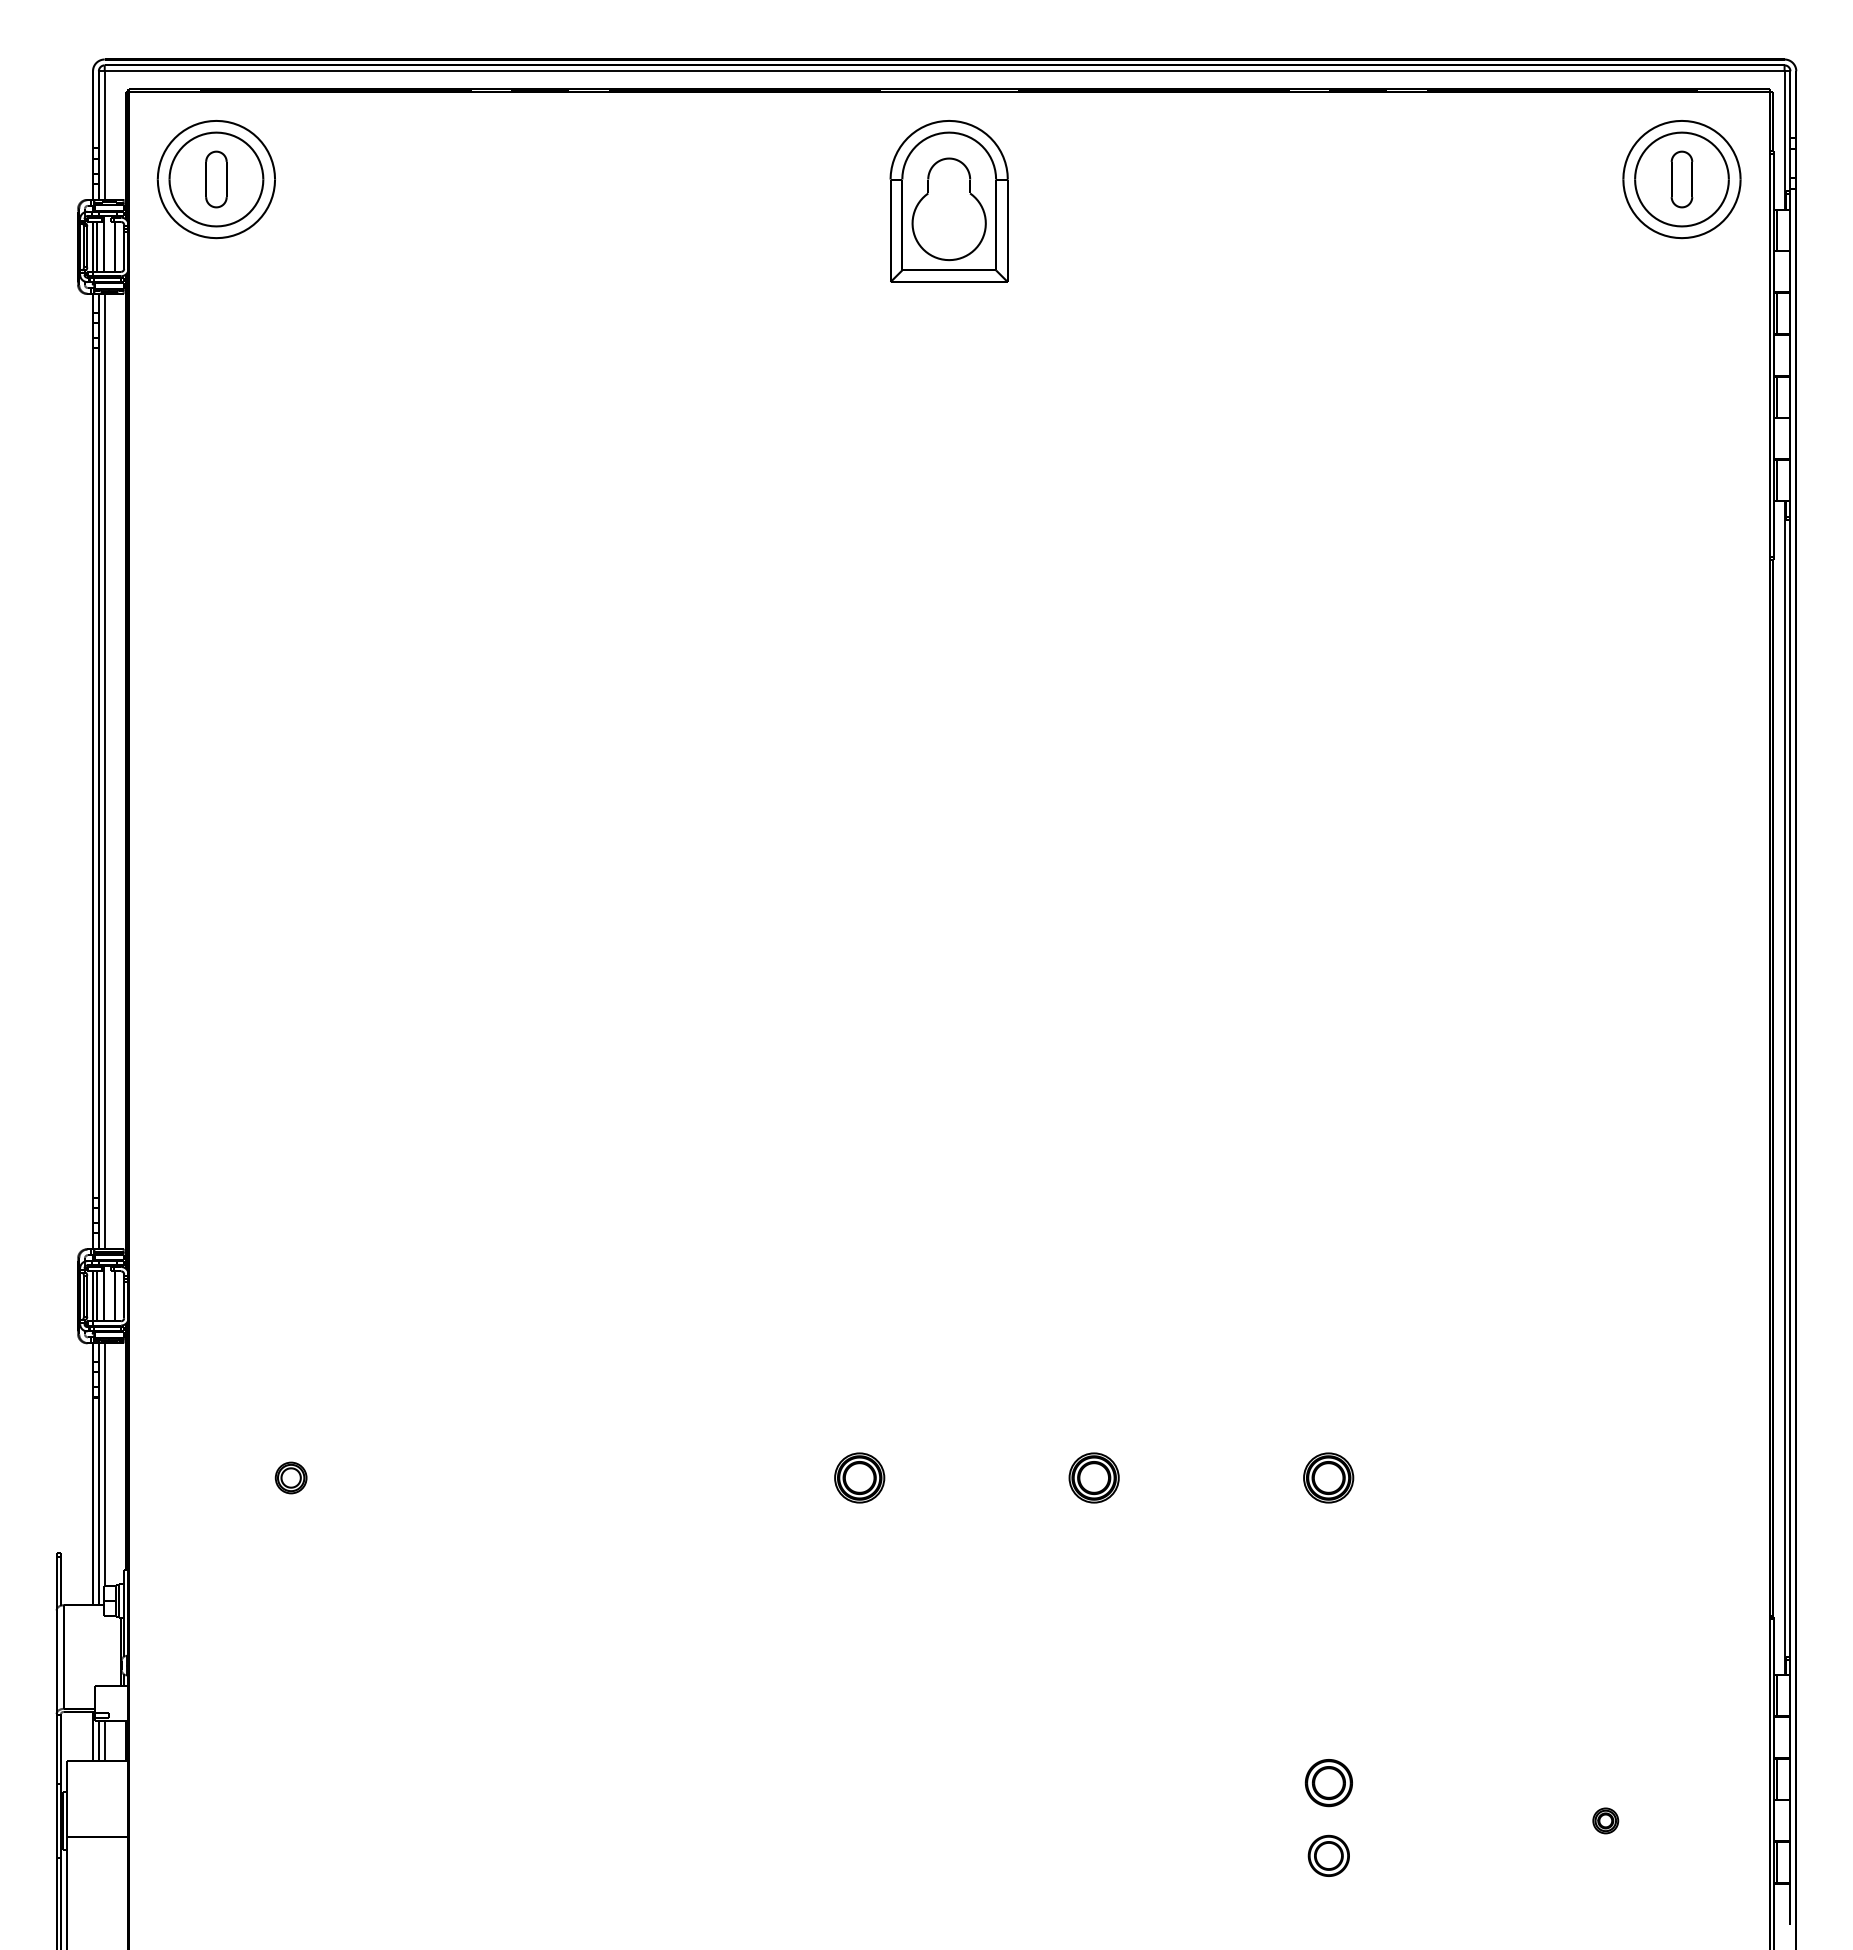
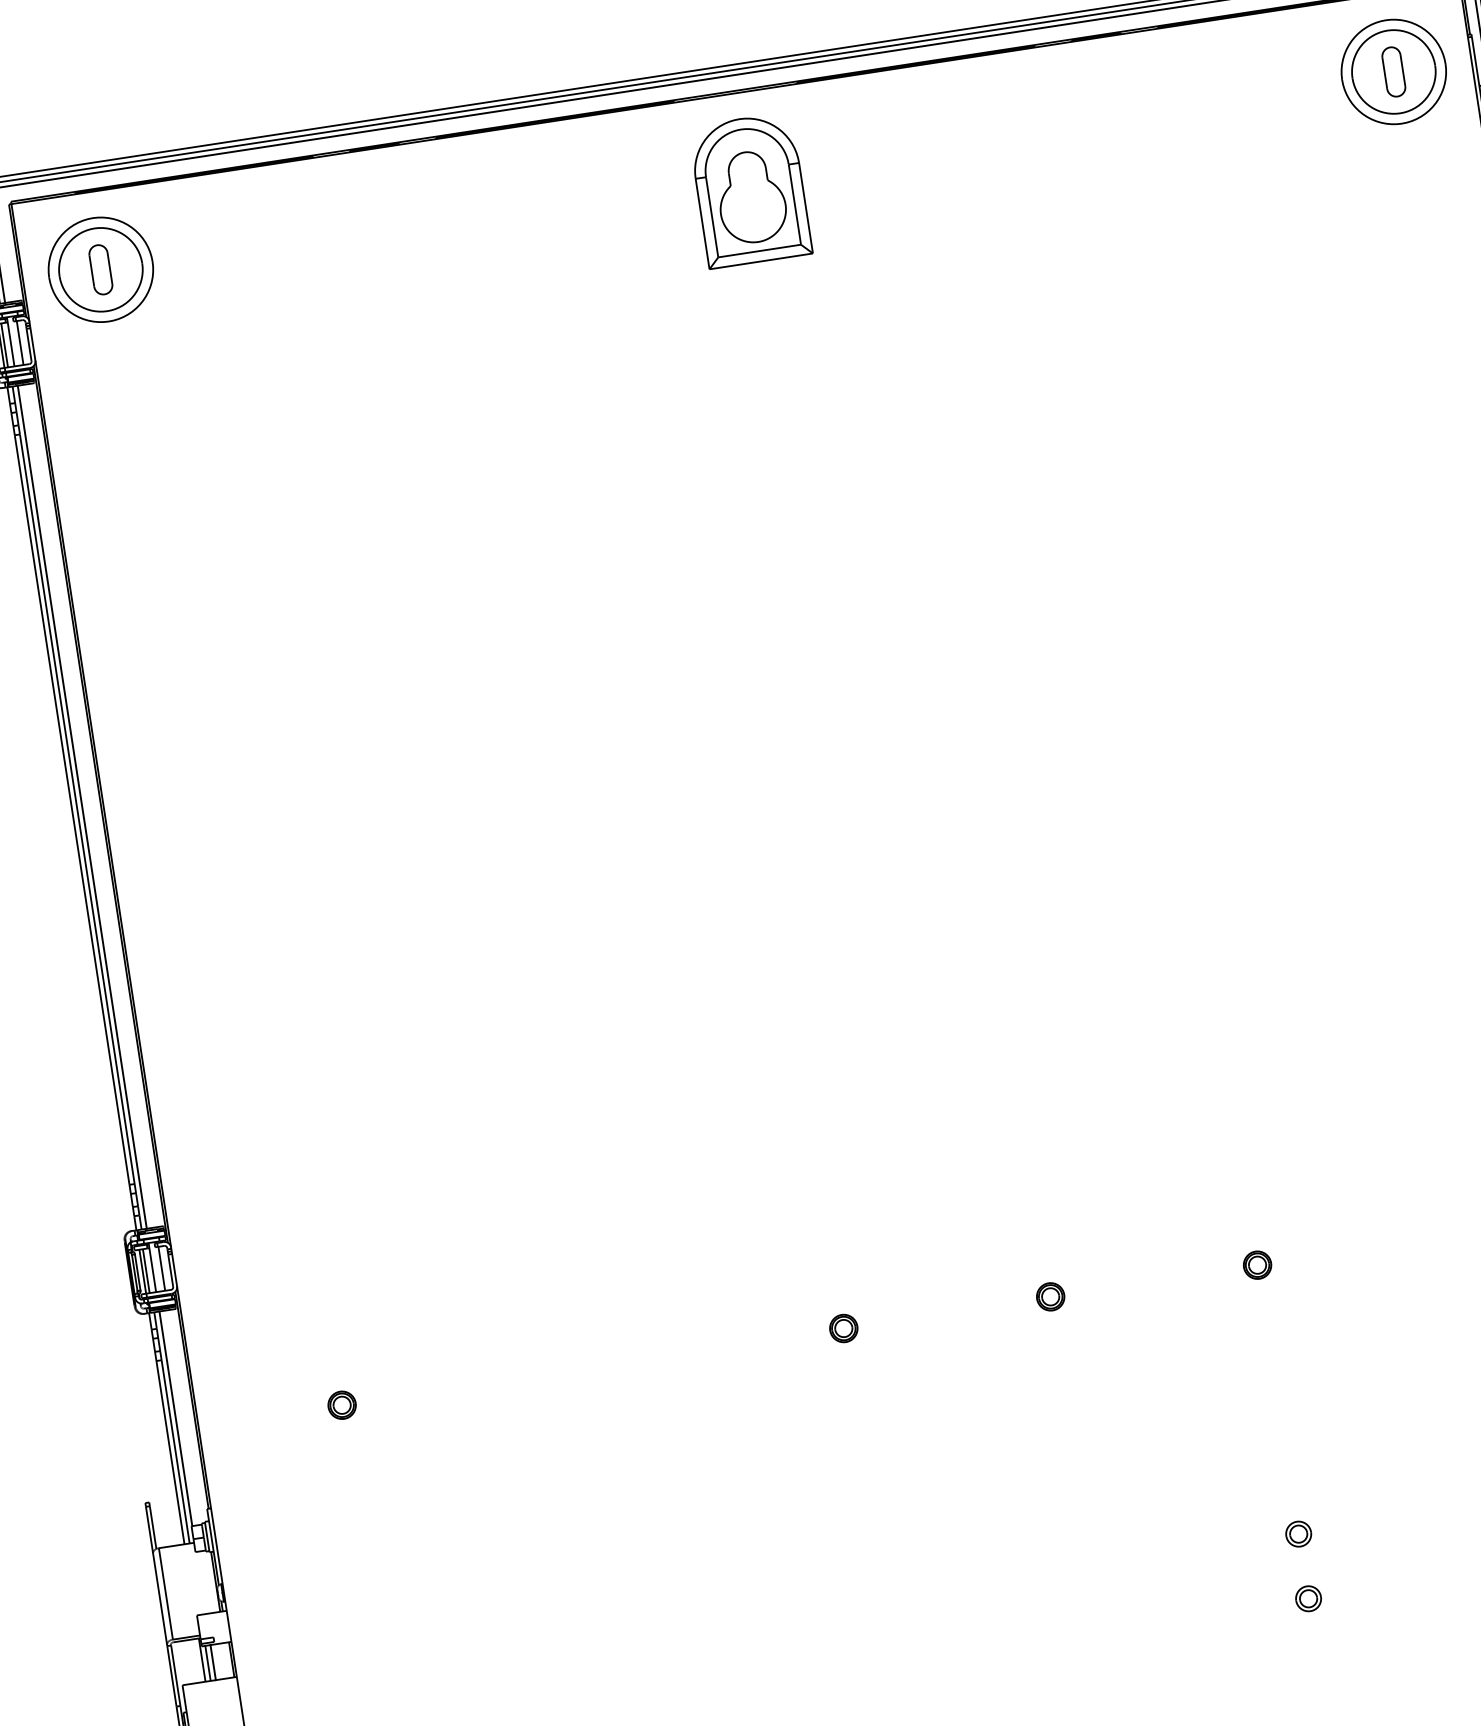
part: (859, 1477) -> (843, 1328), size x0.62
part: (1094, 1477) -> (1050, 1296), size x0.62
part: (1328, 1477) -> (1257, 1264), size x0.62
part: (1328, 1782) -> (1298, 1533), size x0.62
part: (1328, 1856) -> (1308, 1599), size x0.71

